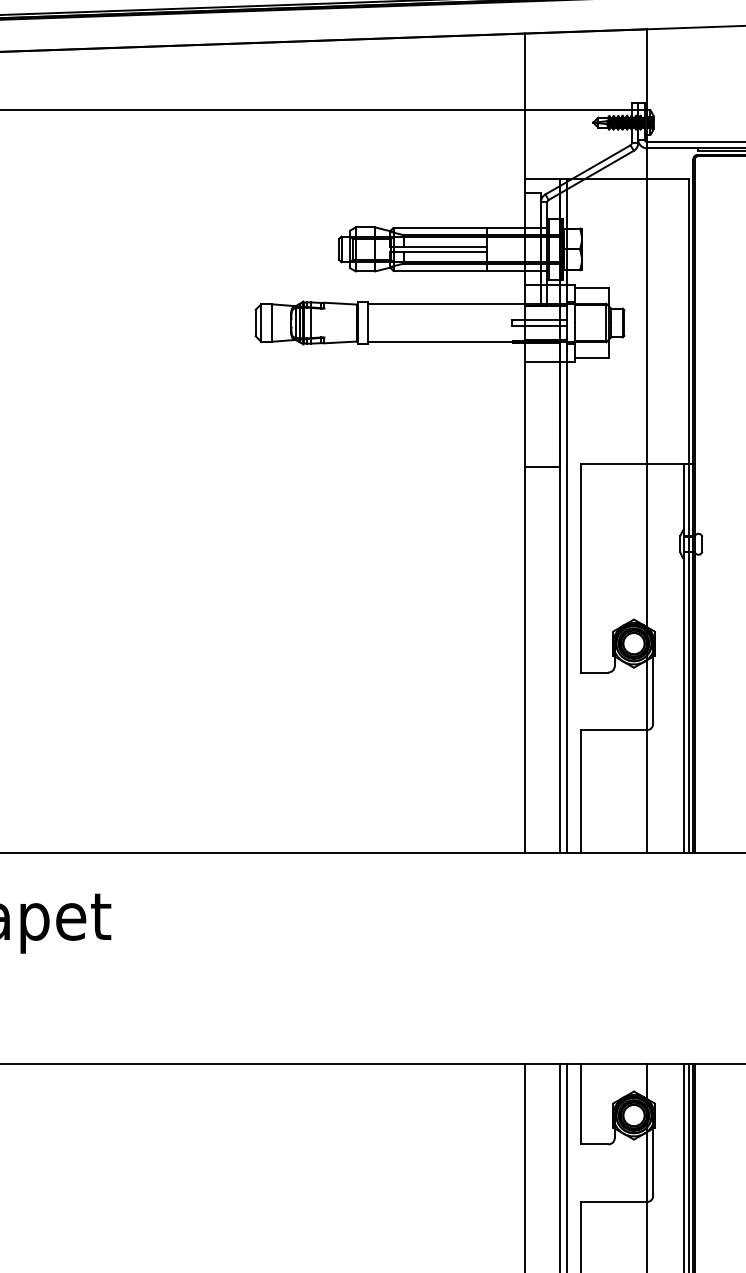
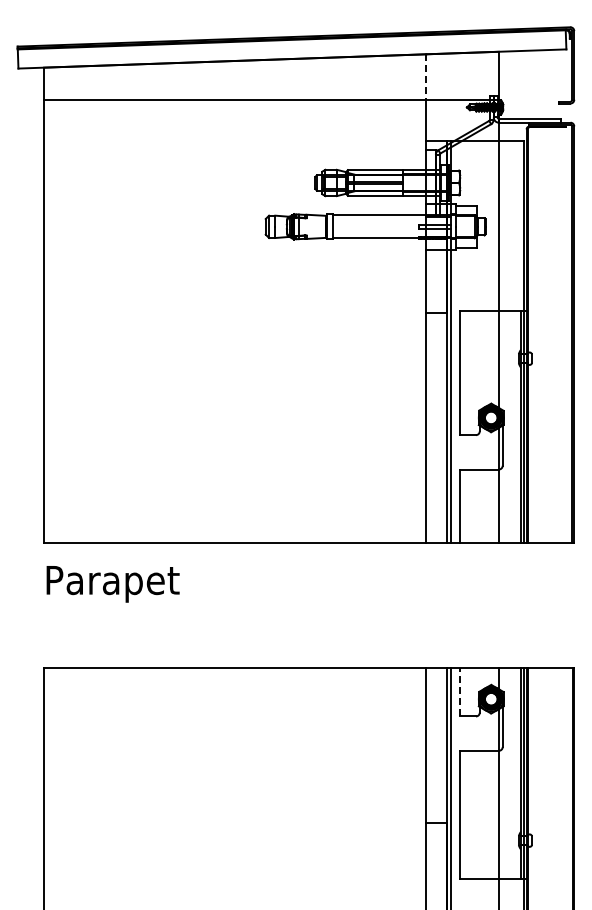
line: (525, 72) -> (426, 77), solid -> dashed
line: (580, 1102) -> (459, 691), solid -> dashed

